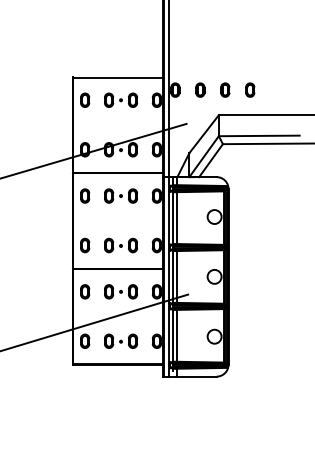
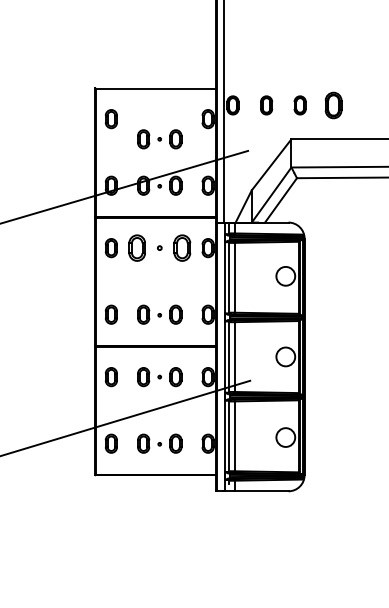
part: (250, 89) -> (334, 104), size x1.4
part: (121, 99) -> (160, 138), moved
part: (120, 195) -> (159, 247), size x1.4

